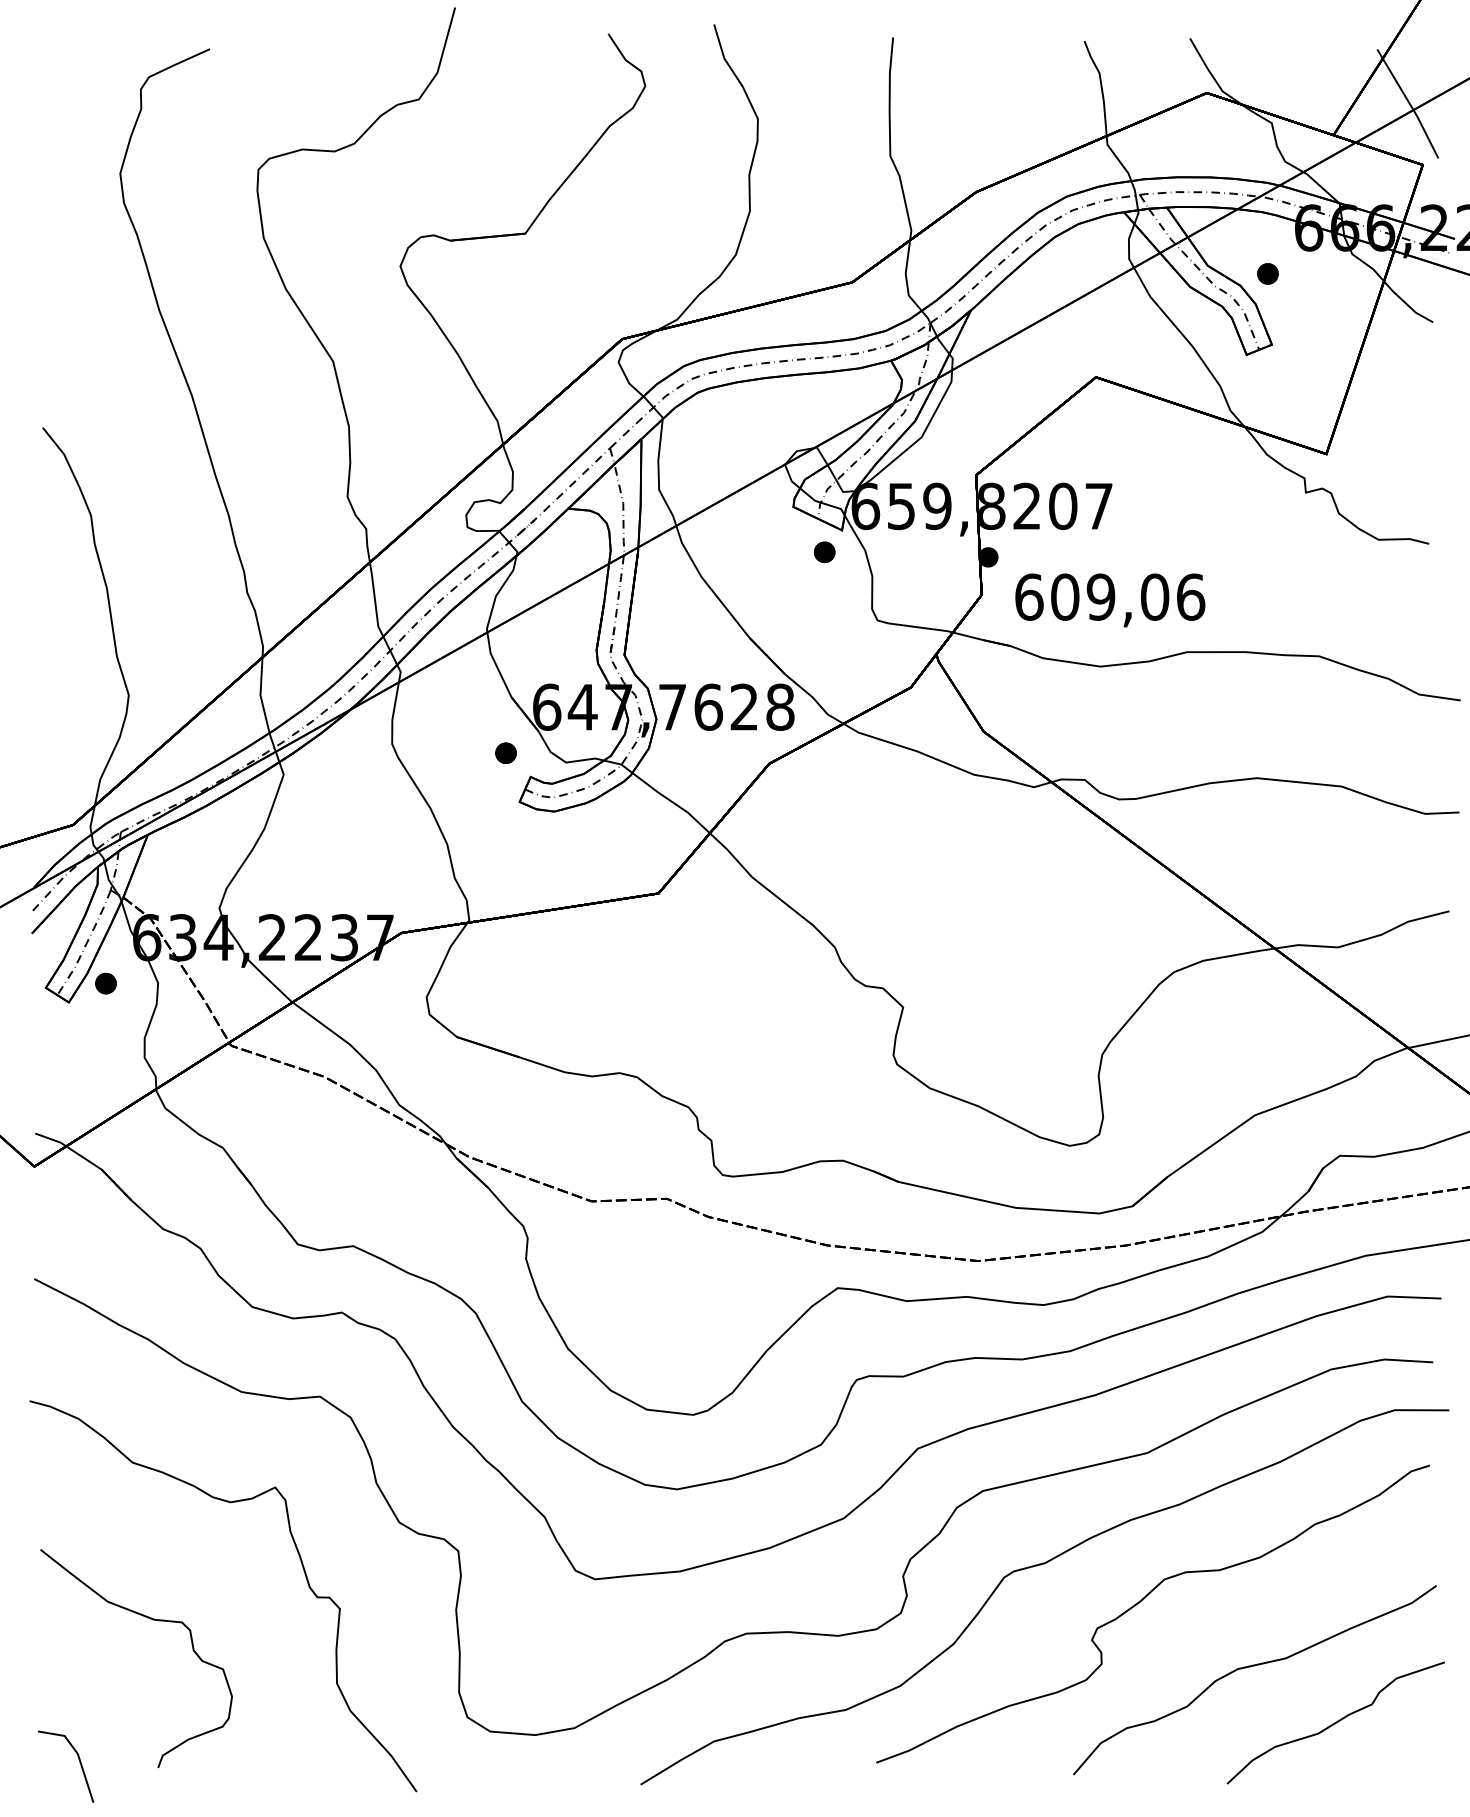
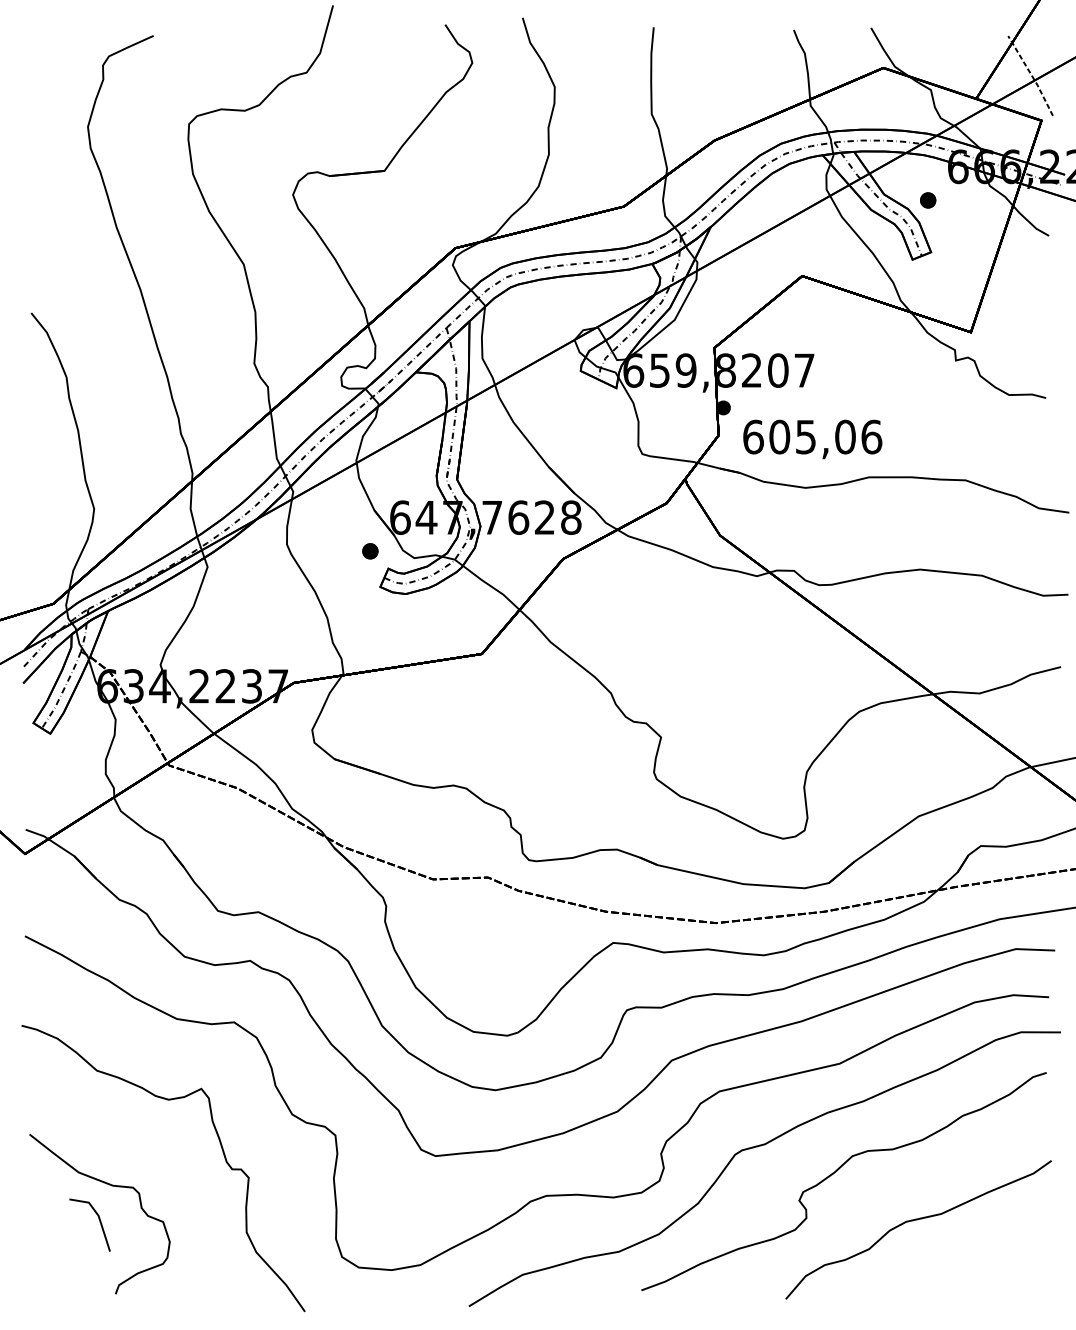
line: (1409, 103) -> (1031, 75), solid -> dashed
part: (824, 552) -> (603, 404), removed
text: (1100, 596) -> (805, 436), 609,06 -> 605,06
part: (105, 983) -> (77, 719), removed
curve: (1335, 1722) -> (977, 1260), removed
line: (79, 1762) -> (99, 1222), moved

